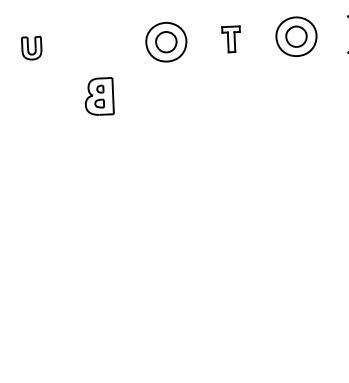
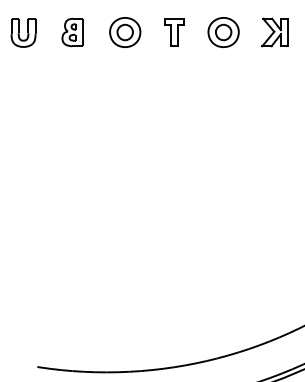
part: (231, 39) -> (174, 32), size x1.43
part: (31, 47) -> (23, 32), size x1.67
part: (98, 96) -> (72, 32), moved

